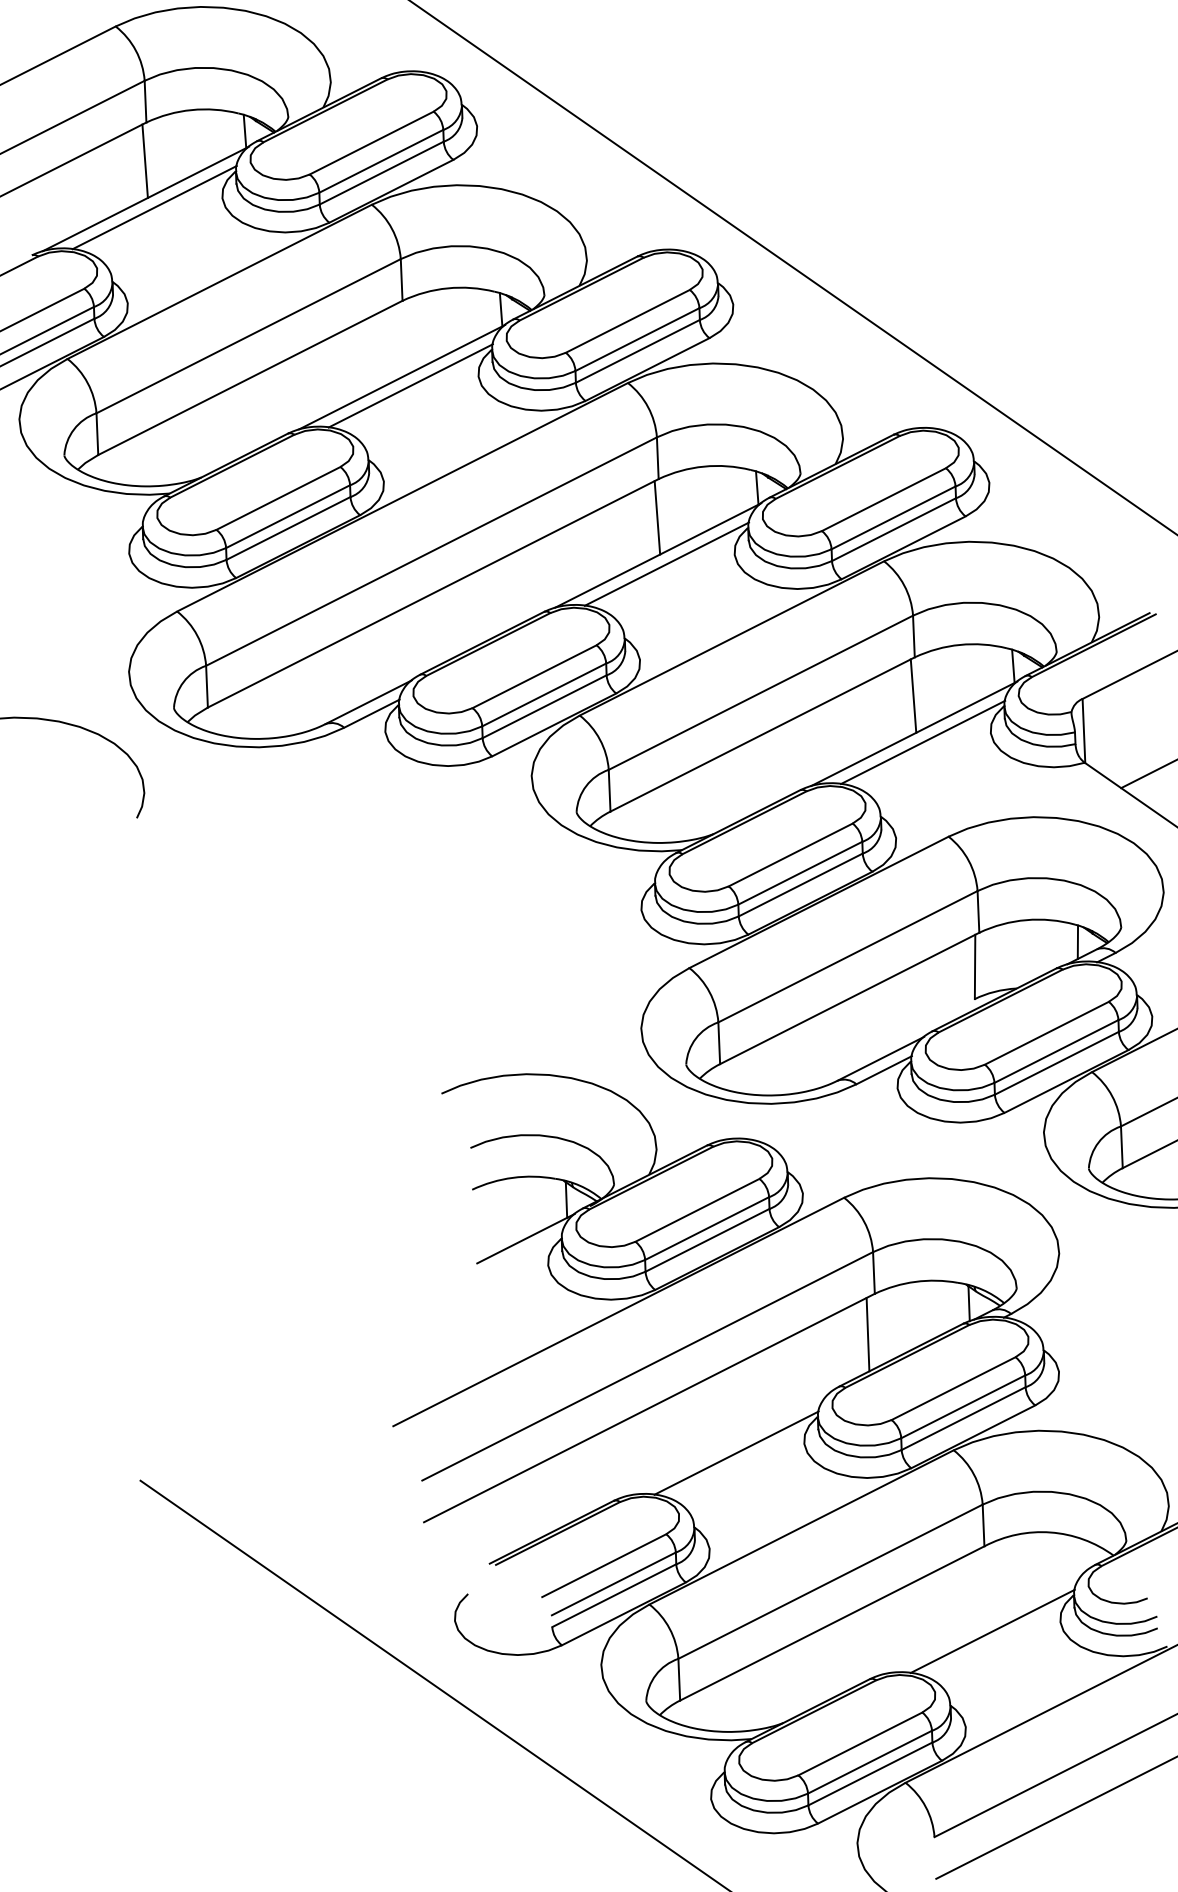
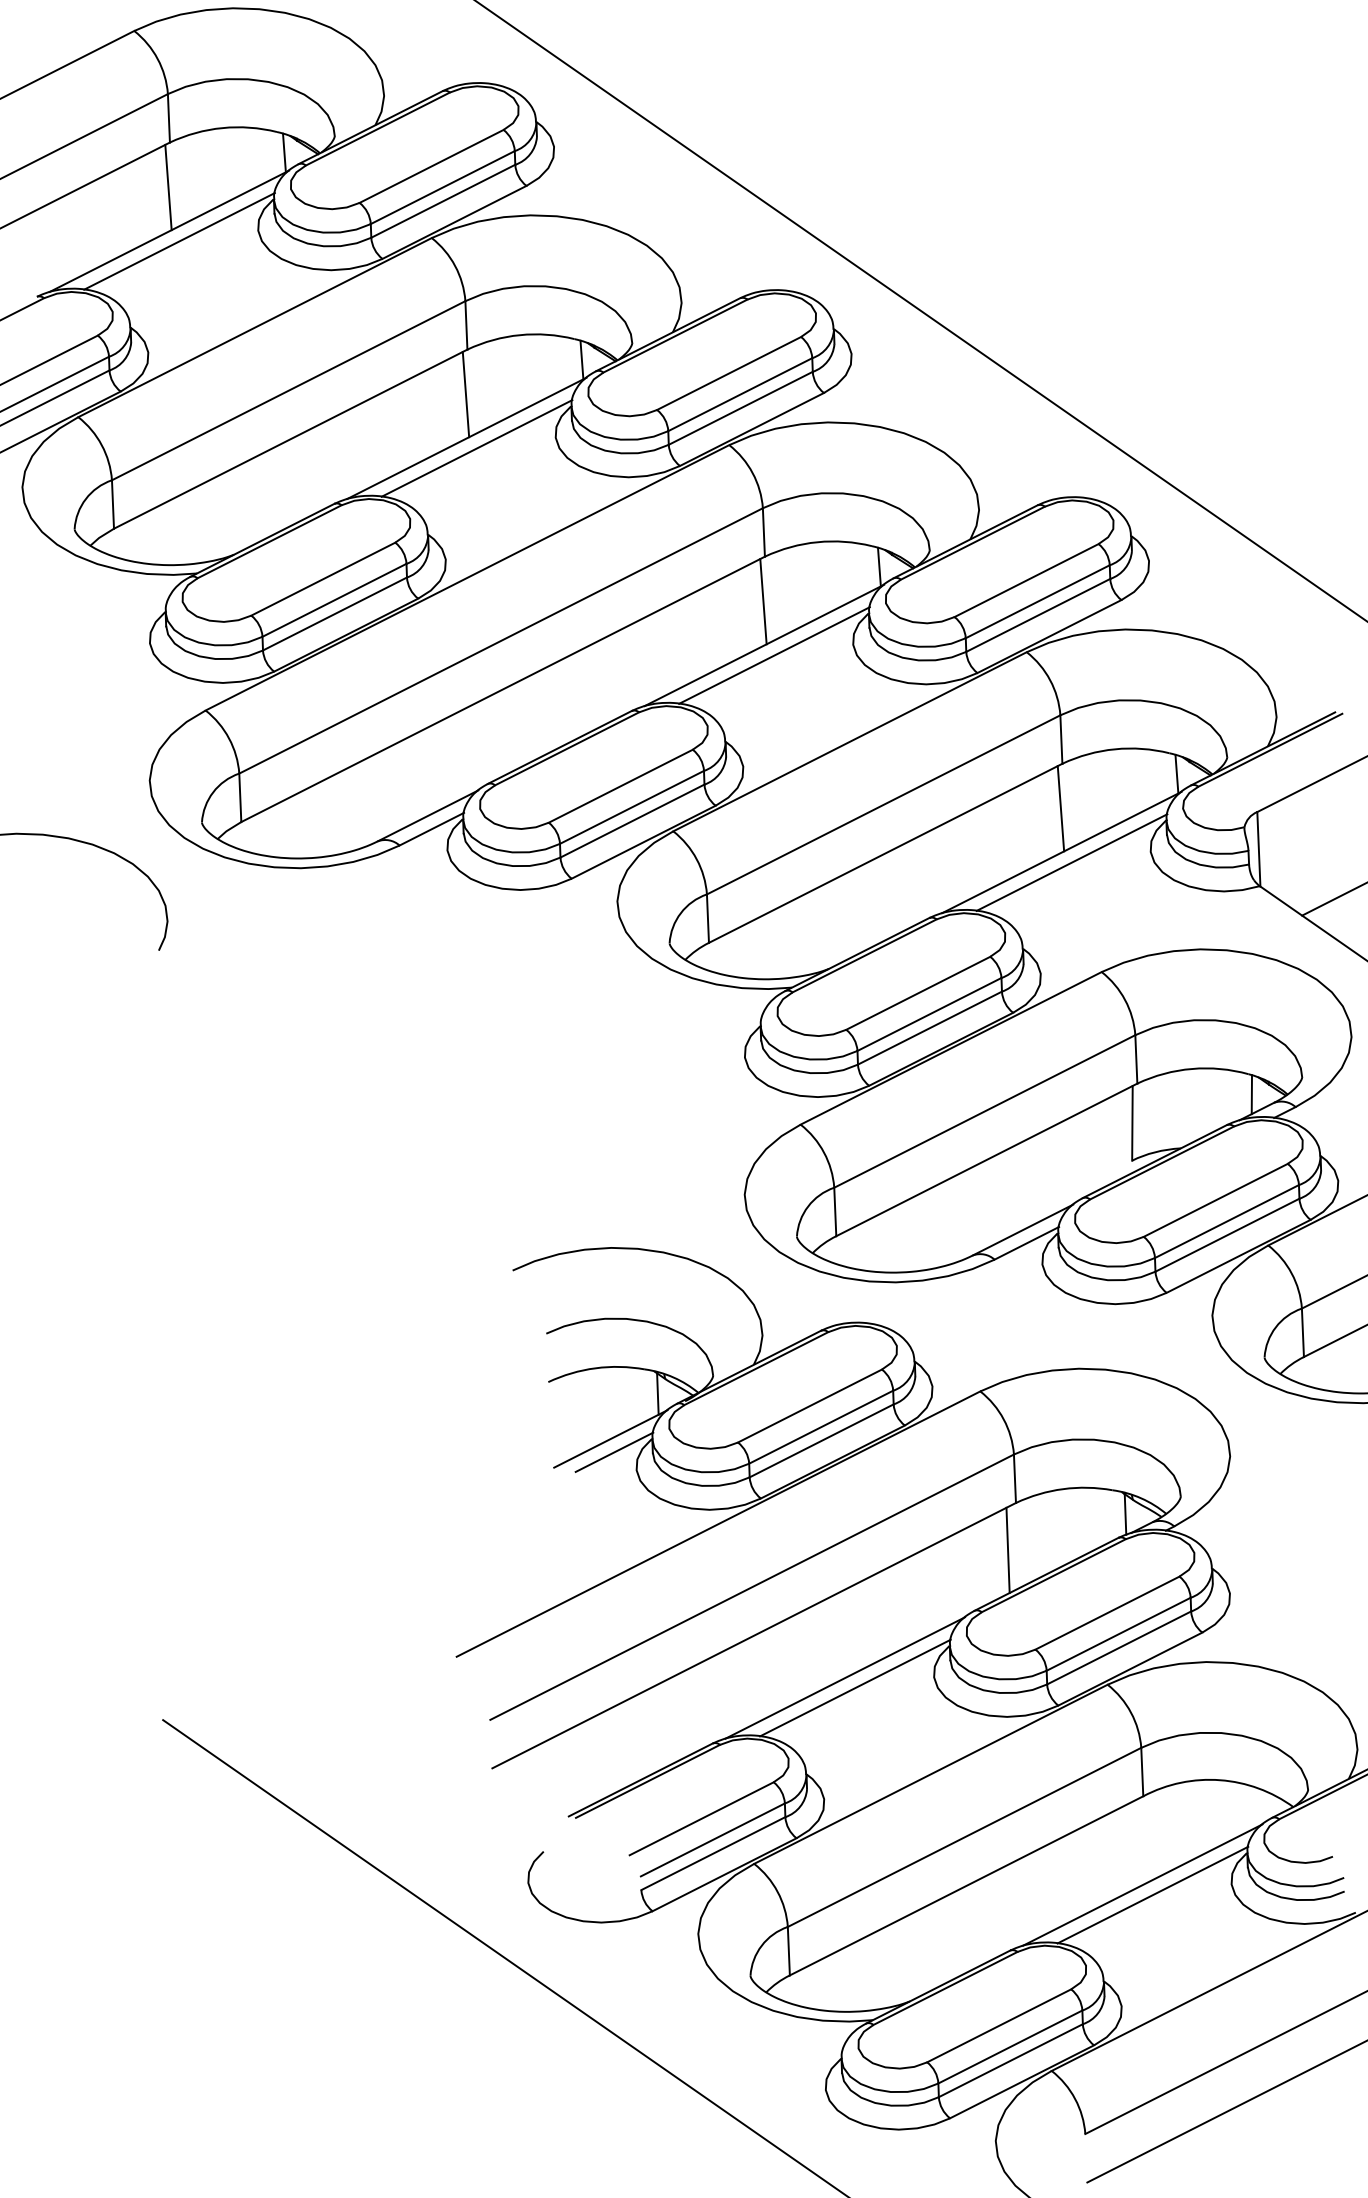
line: (401, 339) -> (466, 394), added
line: (528, 1250) -> (613, 1452), added
line: (727, 1444) -> (844, 1678), added
line: (983, 1622) -> (1142, 1884), added

